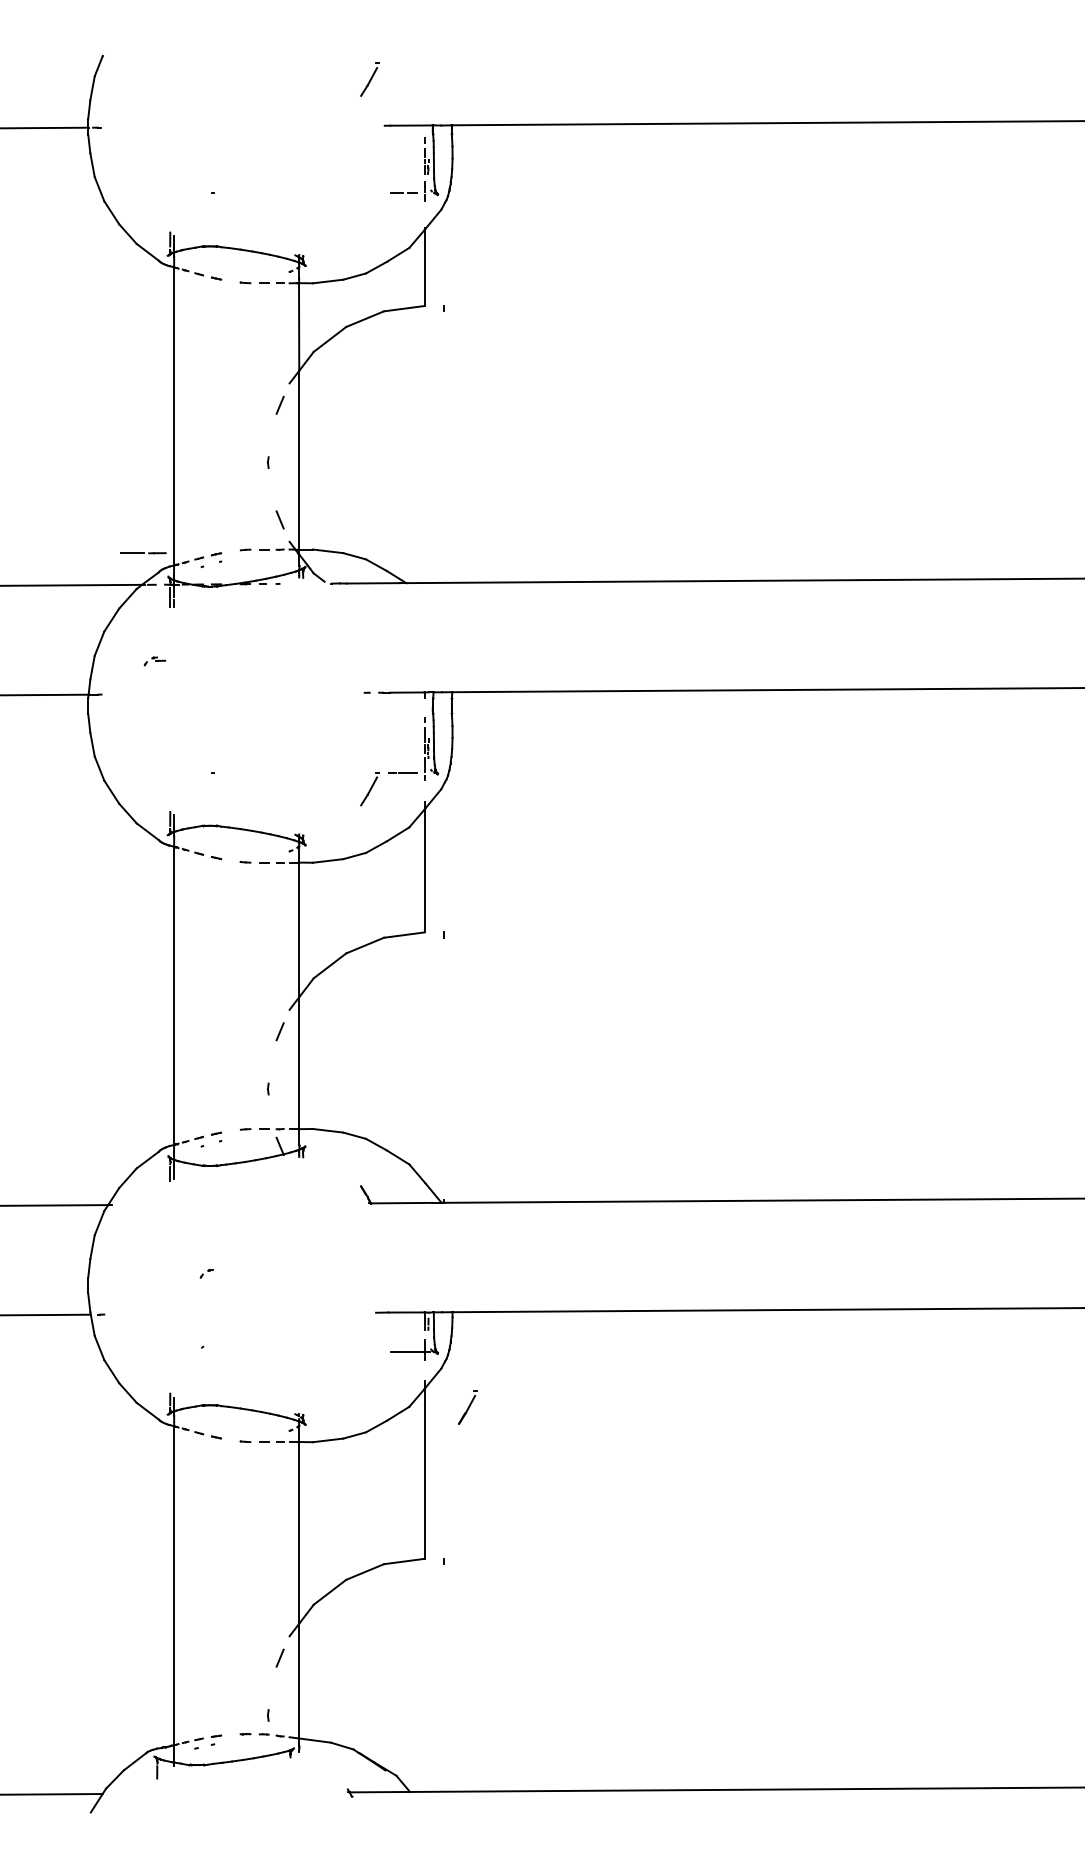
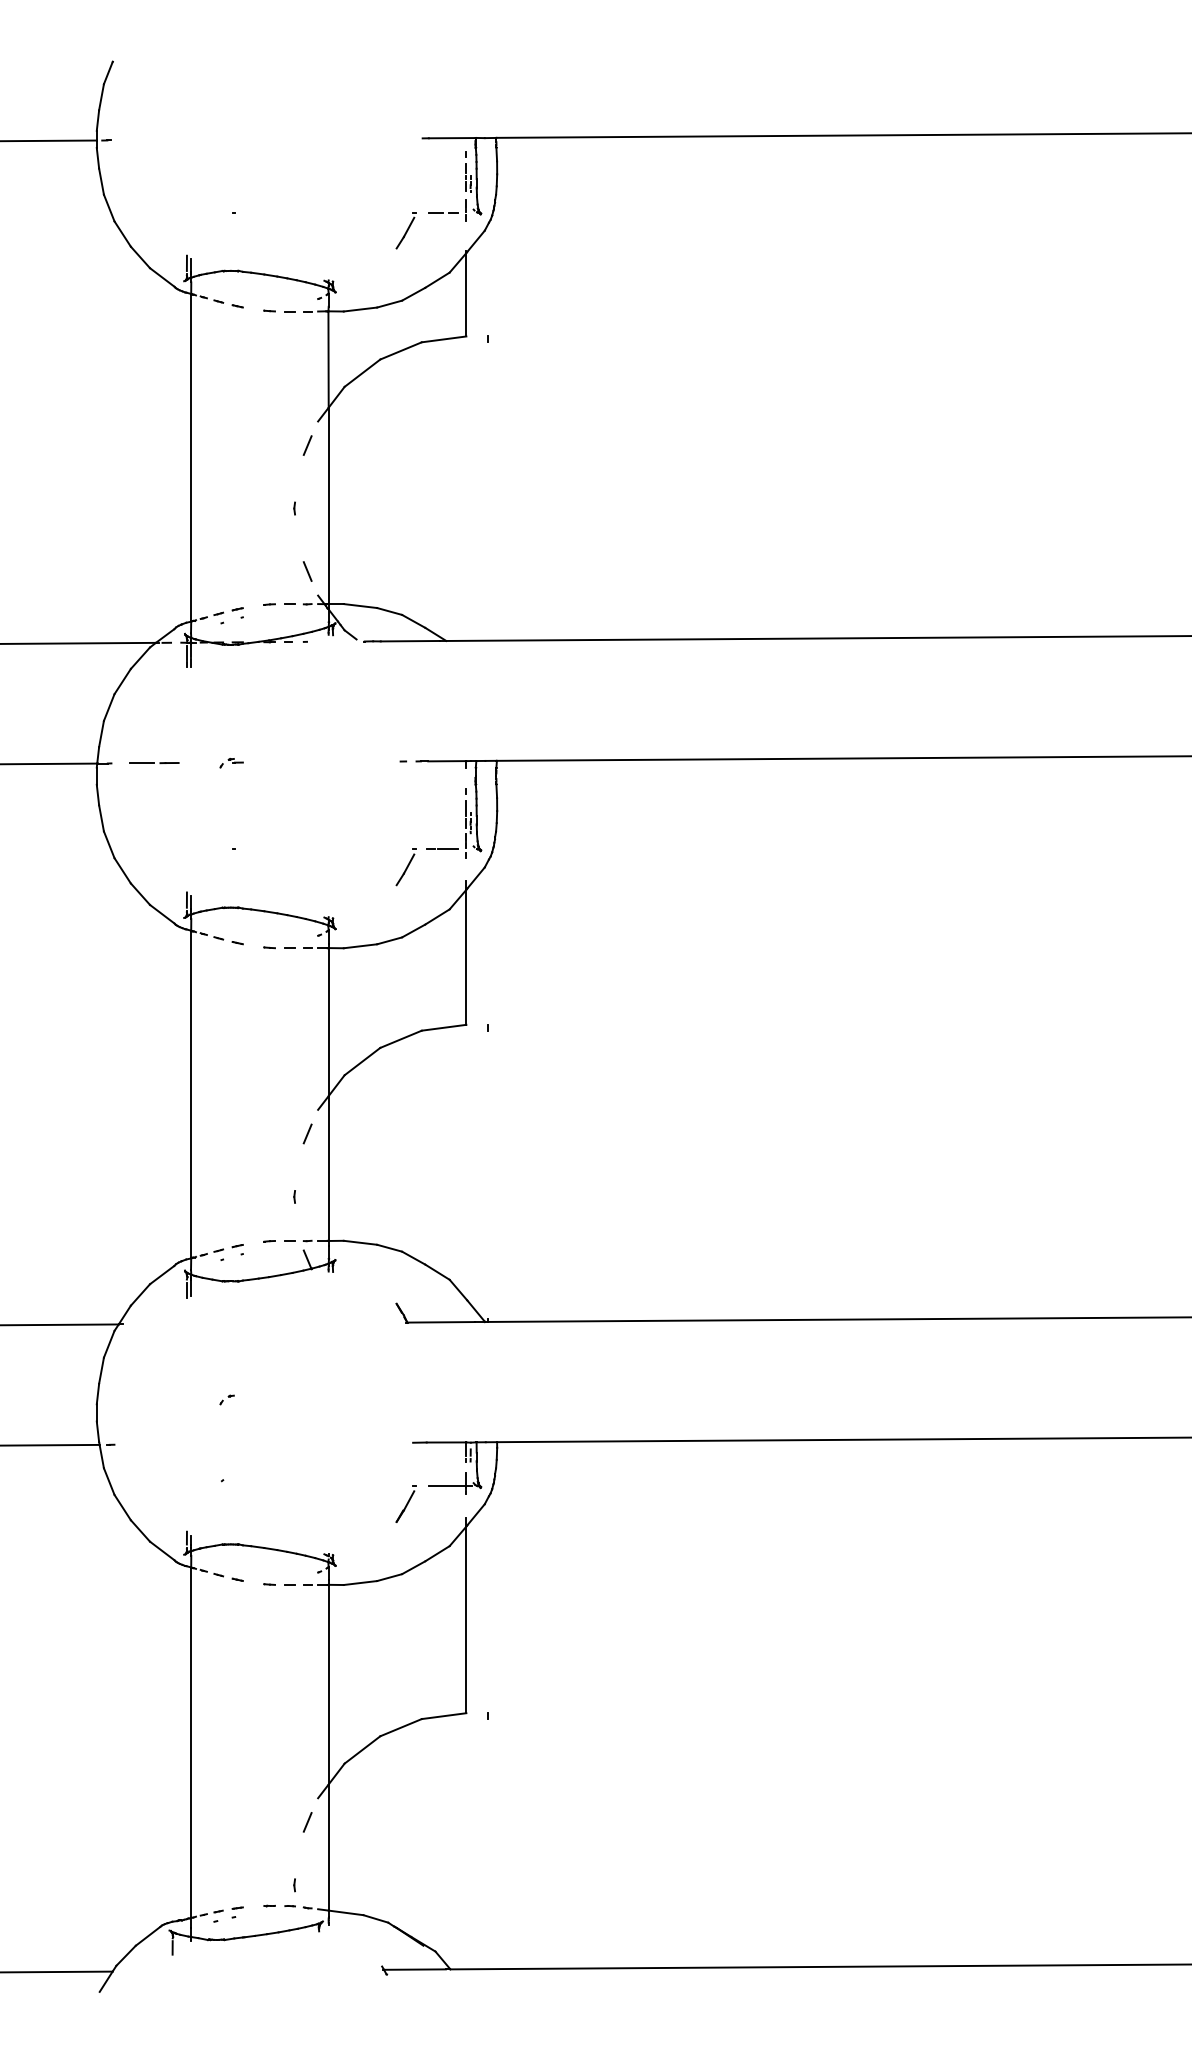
part: (369, 79) -> (405, 230), moved
line: (143, 553) -> (154, 763), moved
part: (154, 661) -> (231, 763), moved
part: (467, 1407) -> (405, 1504), moved

